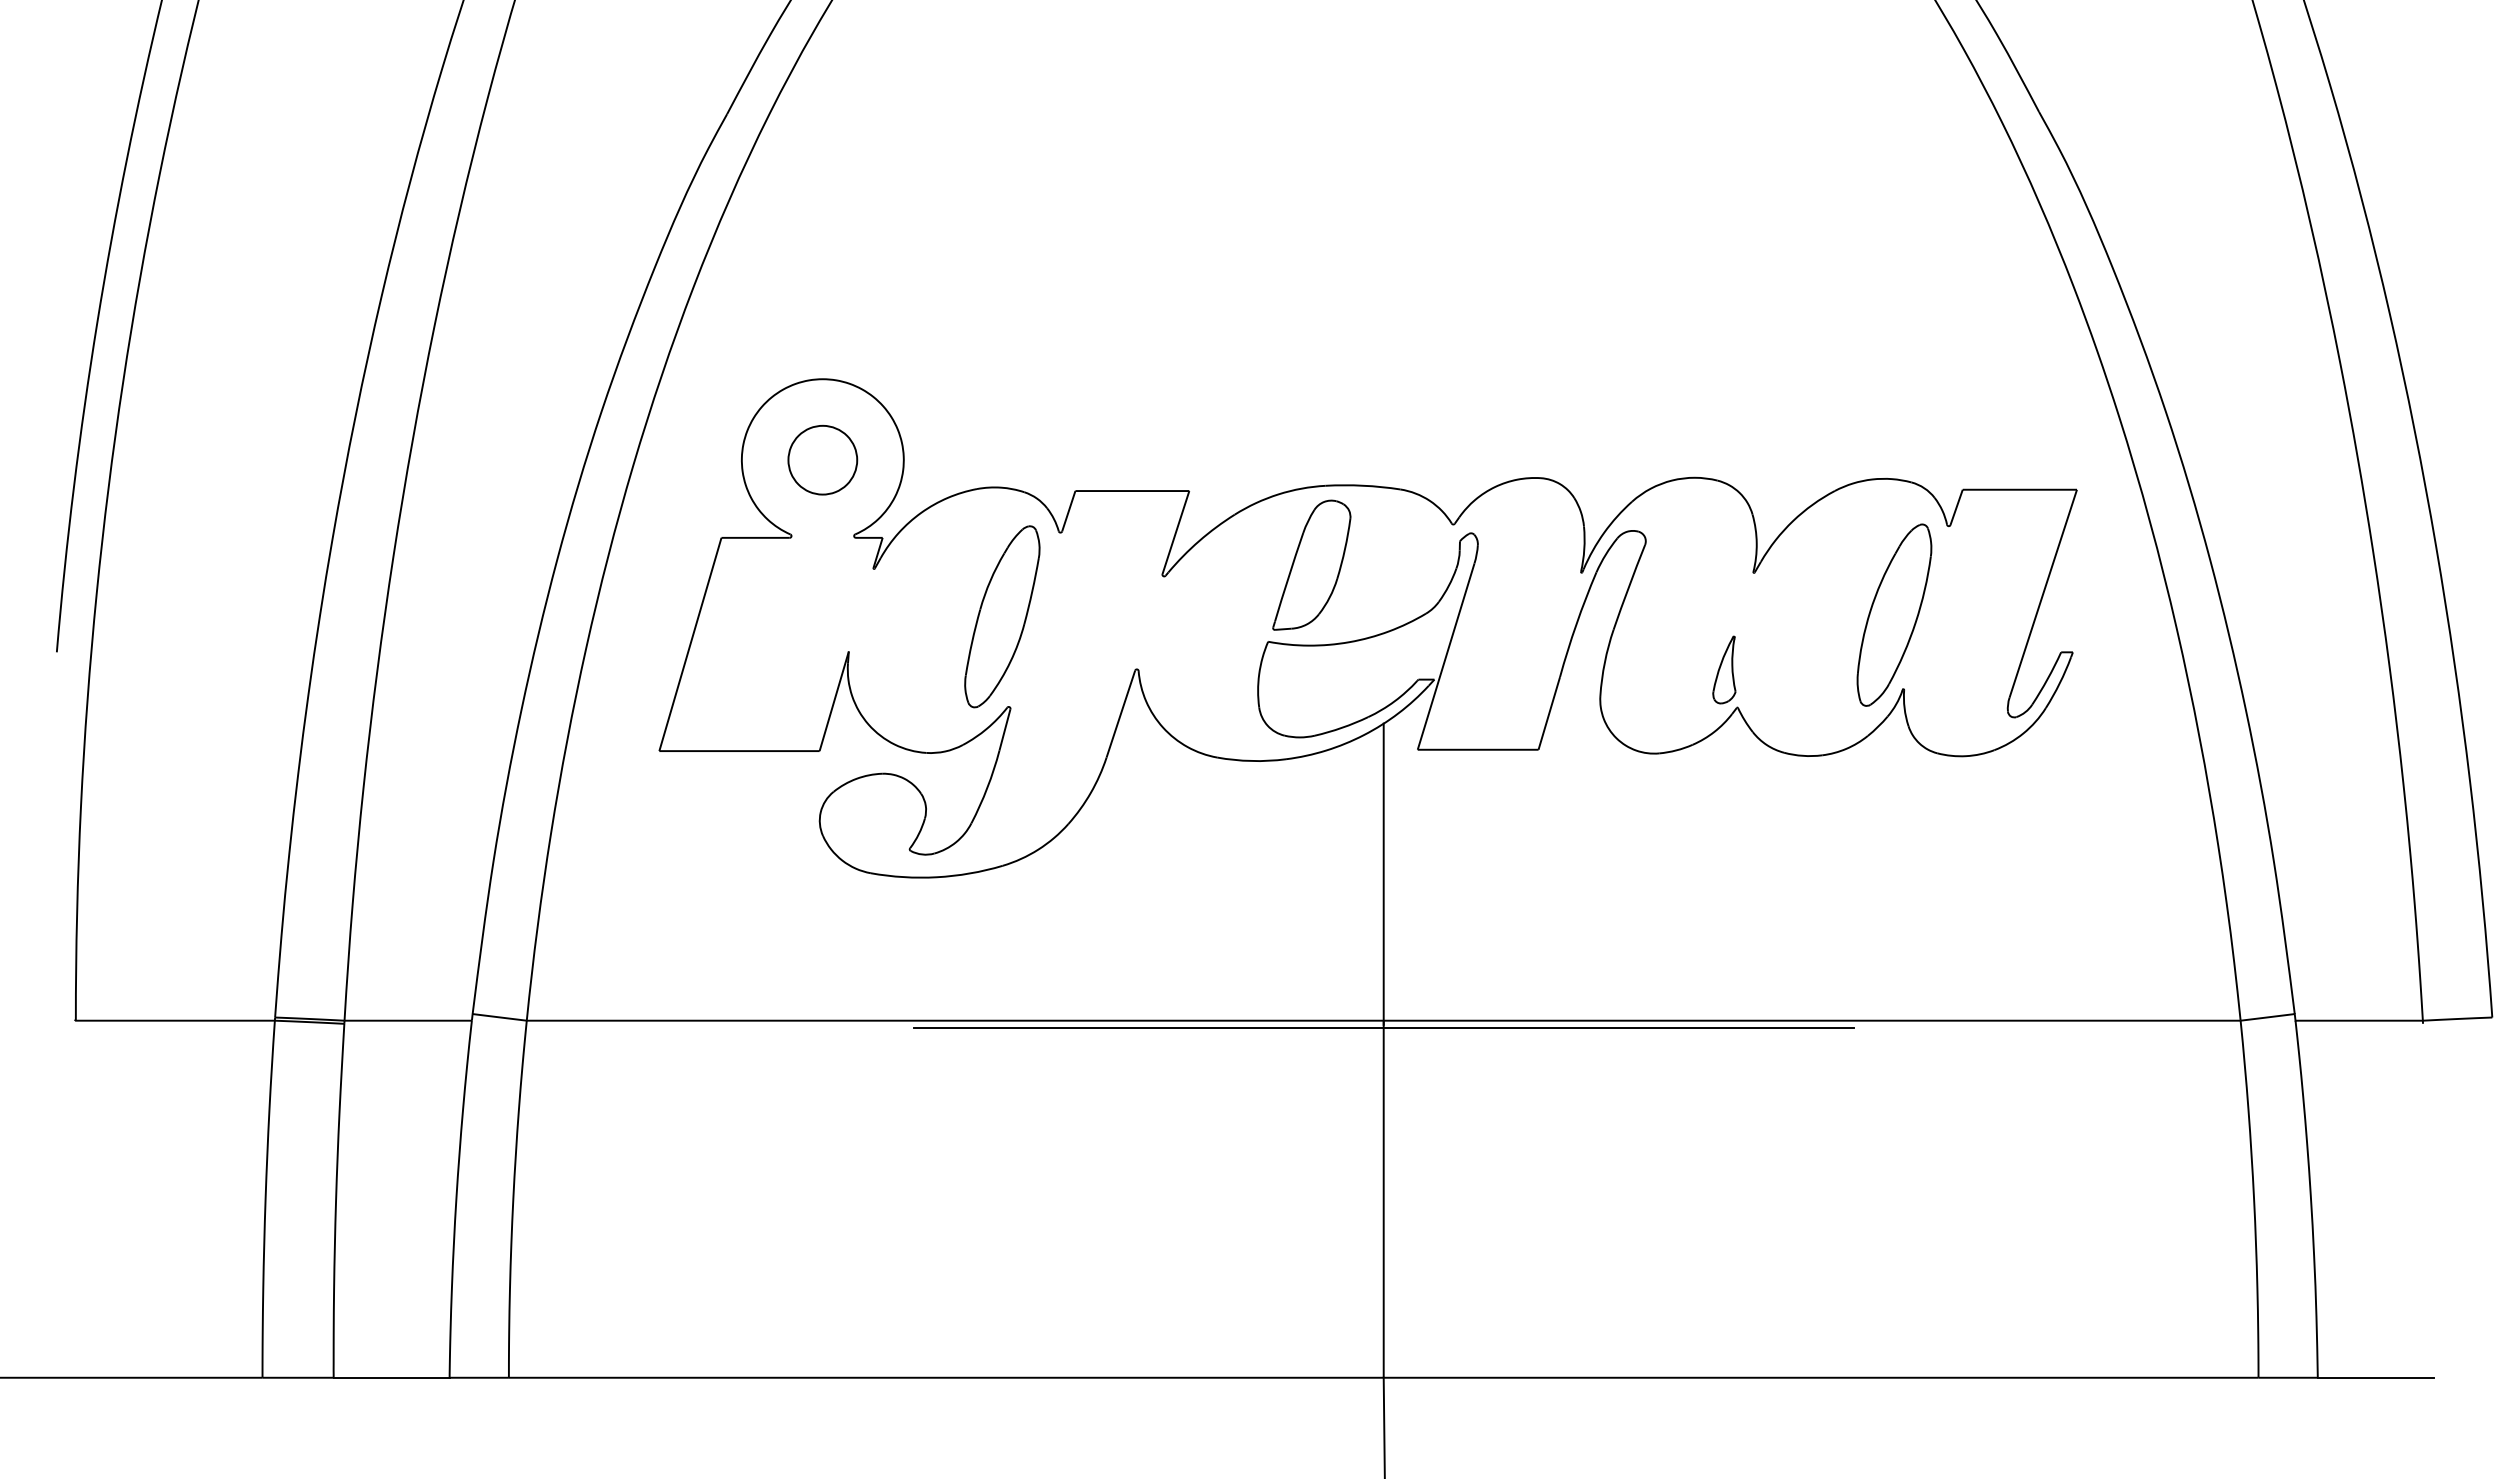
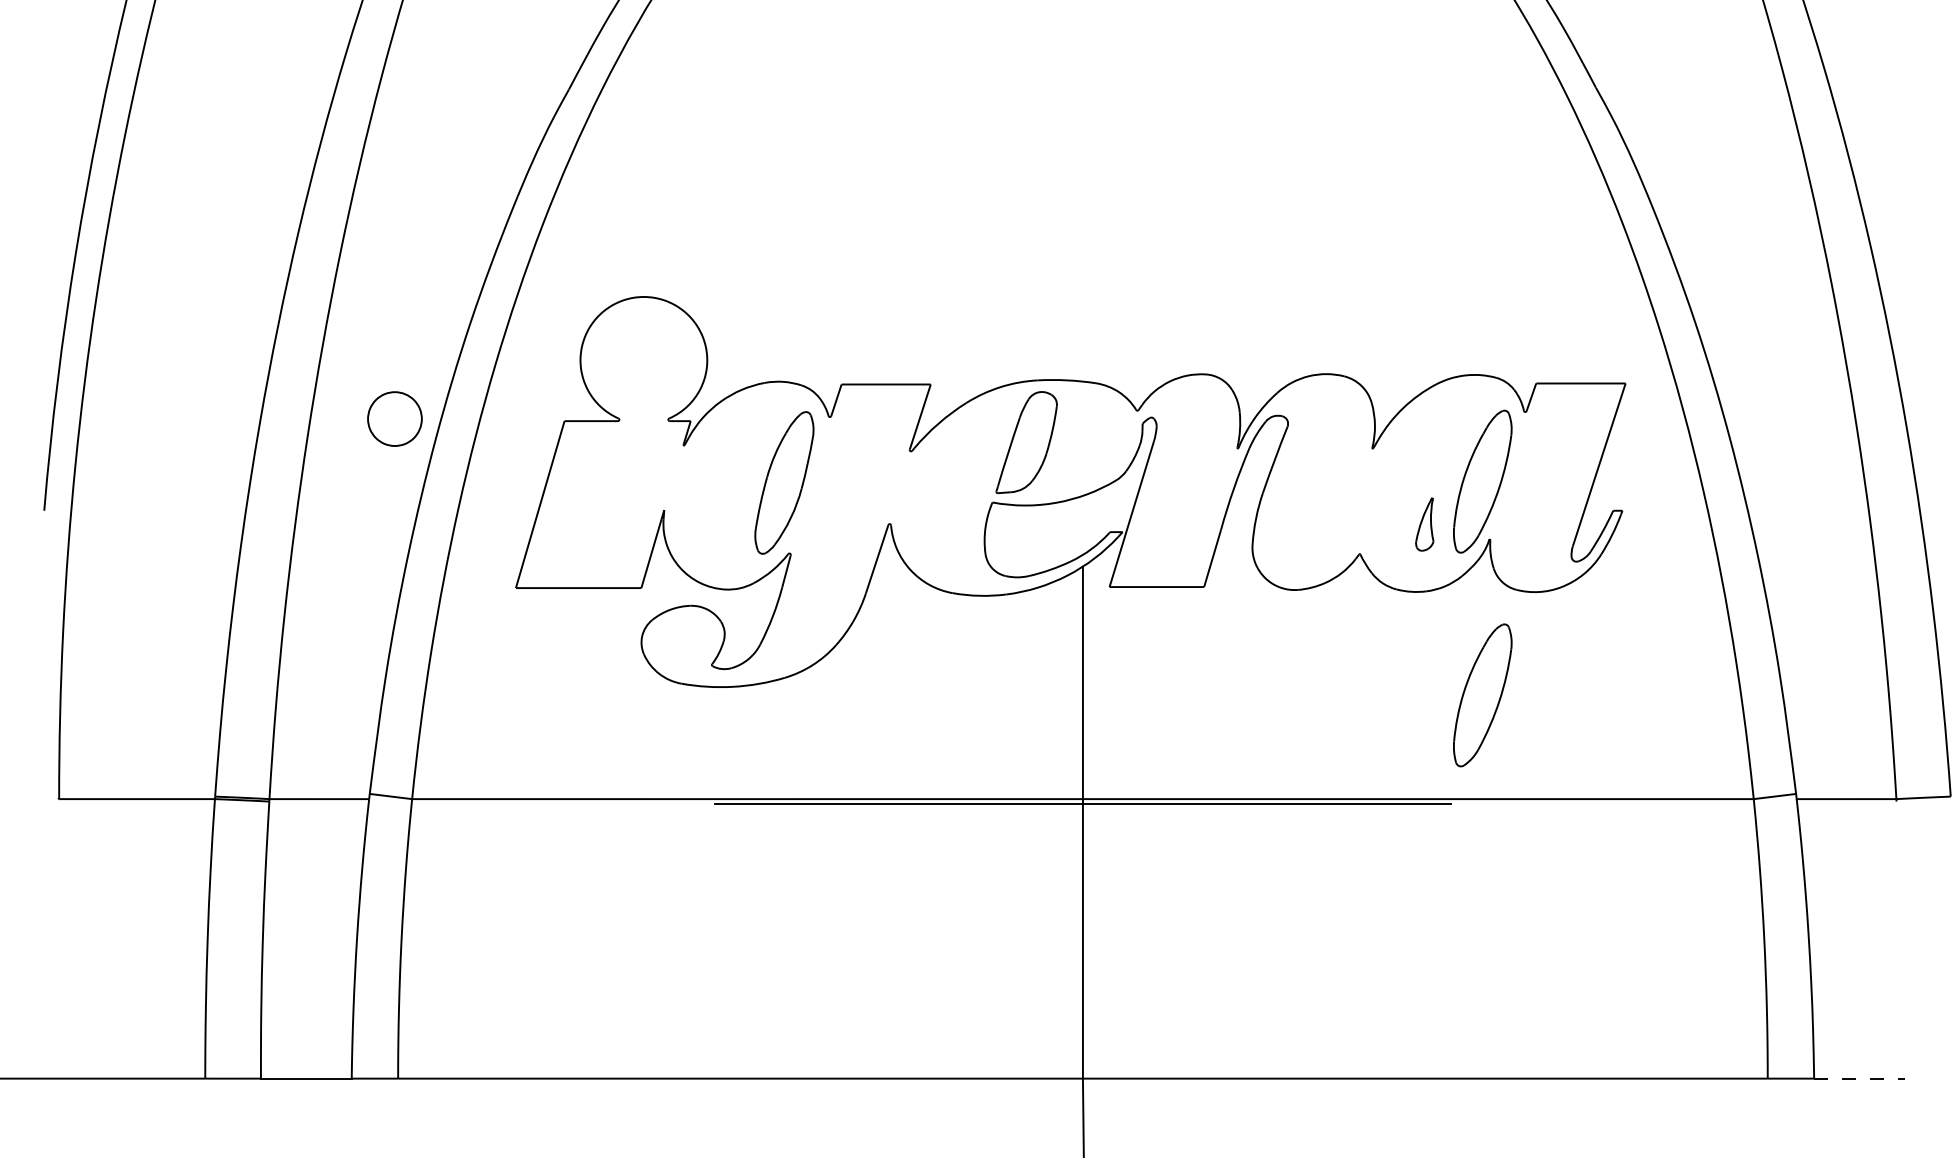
part: (822, 460) -> (394, 419), moved
part: (1724, 669) -> (1424, 524), moved
part: (1894, 887) -> (1482, 694), added
line: (2375, 1377) -> (1859, 1078), solid -> dashed

